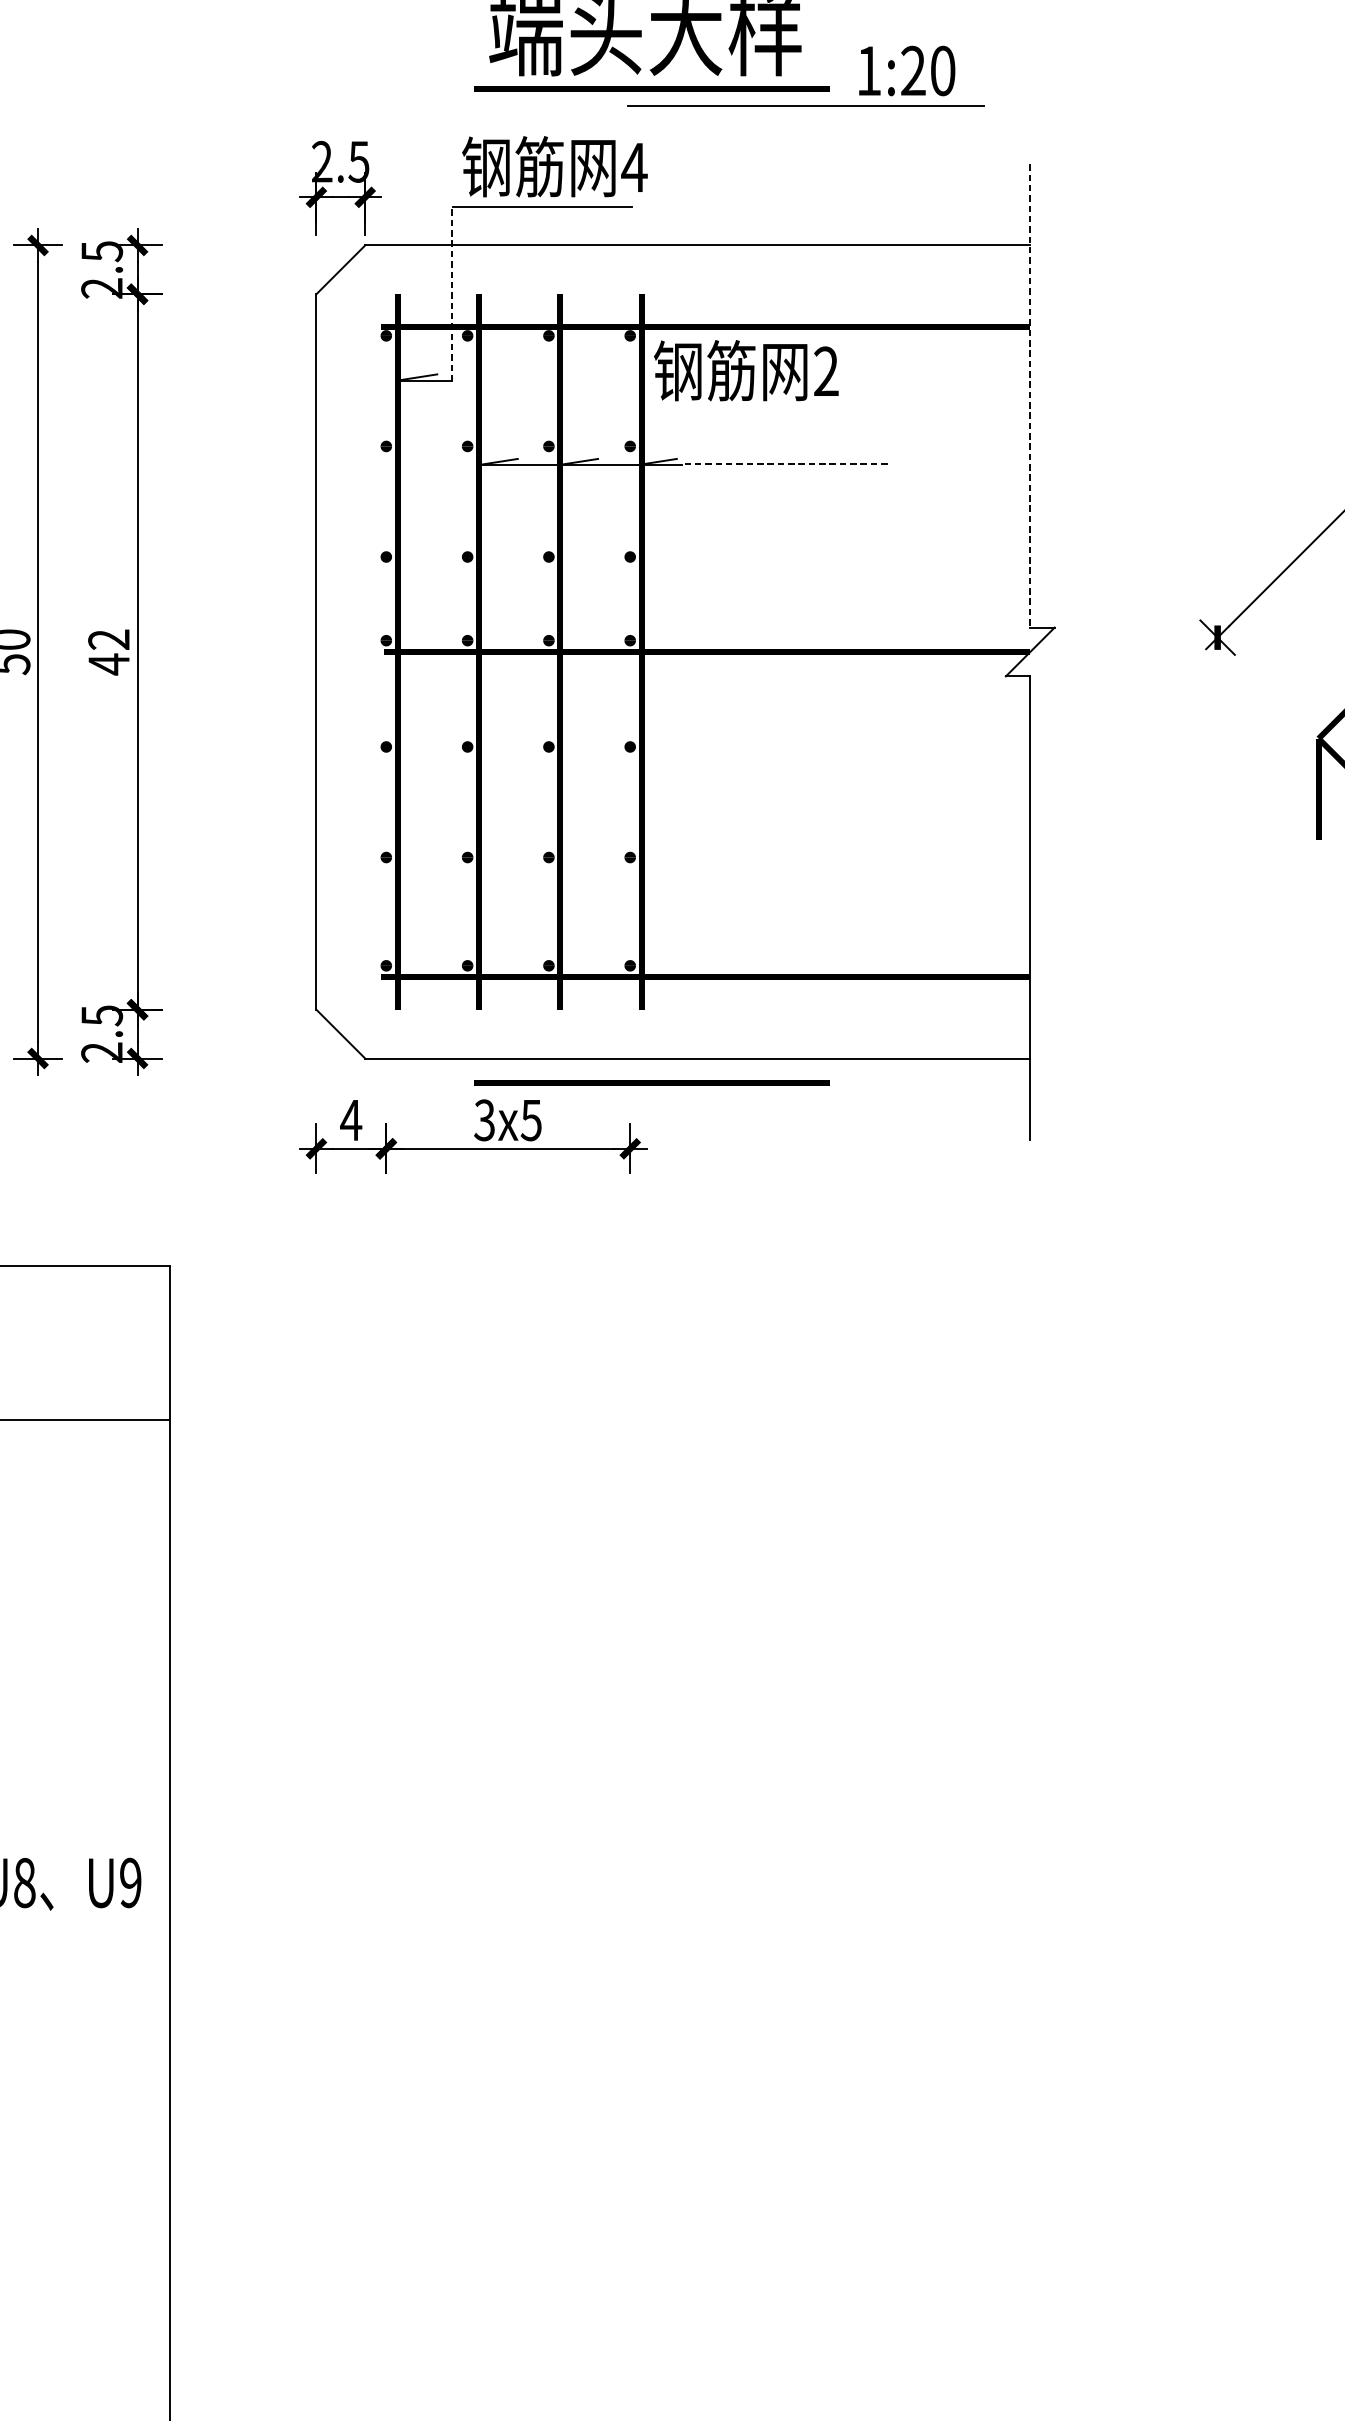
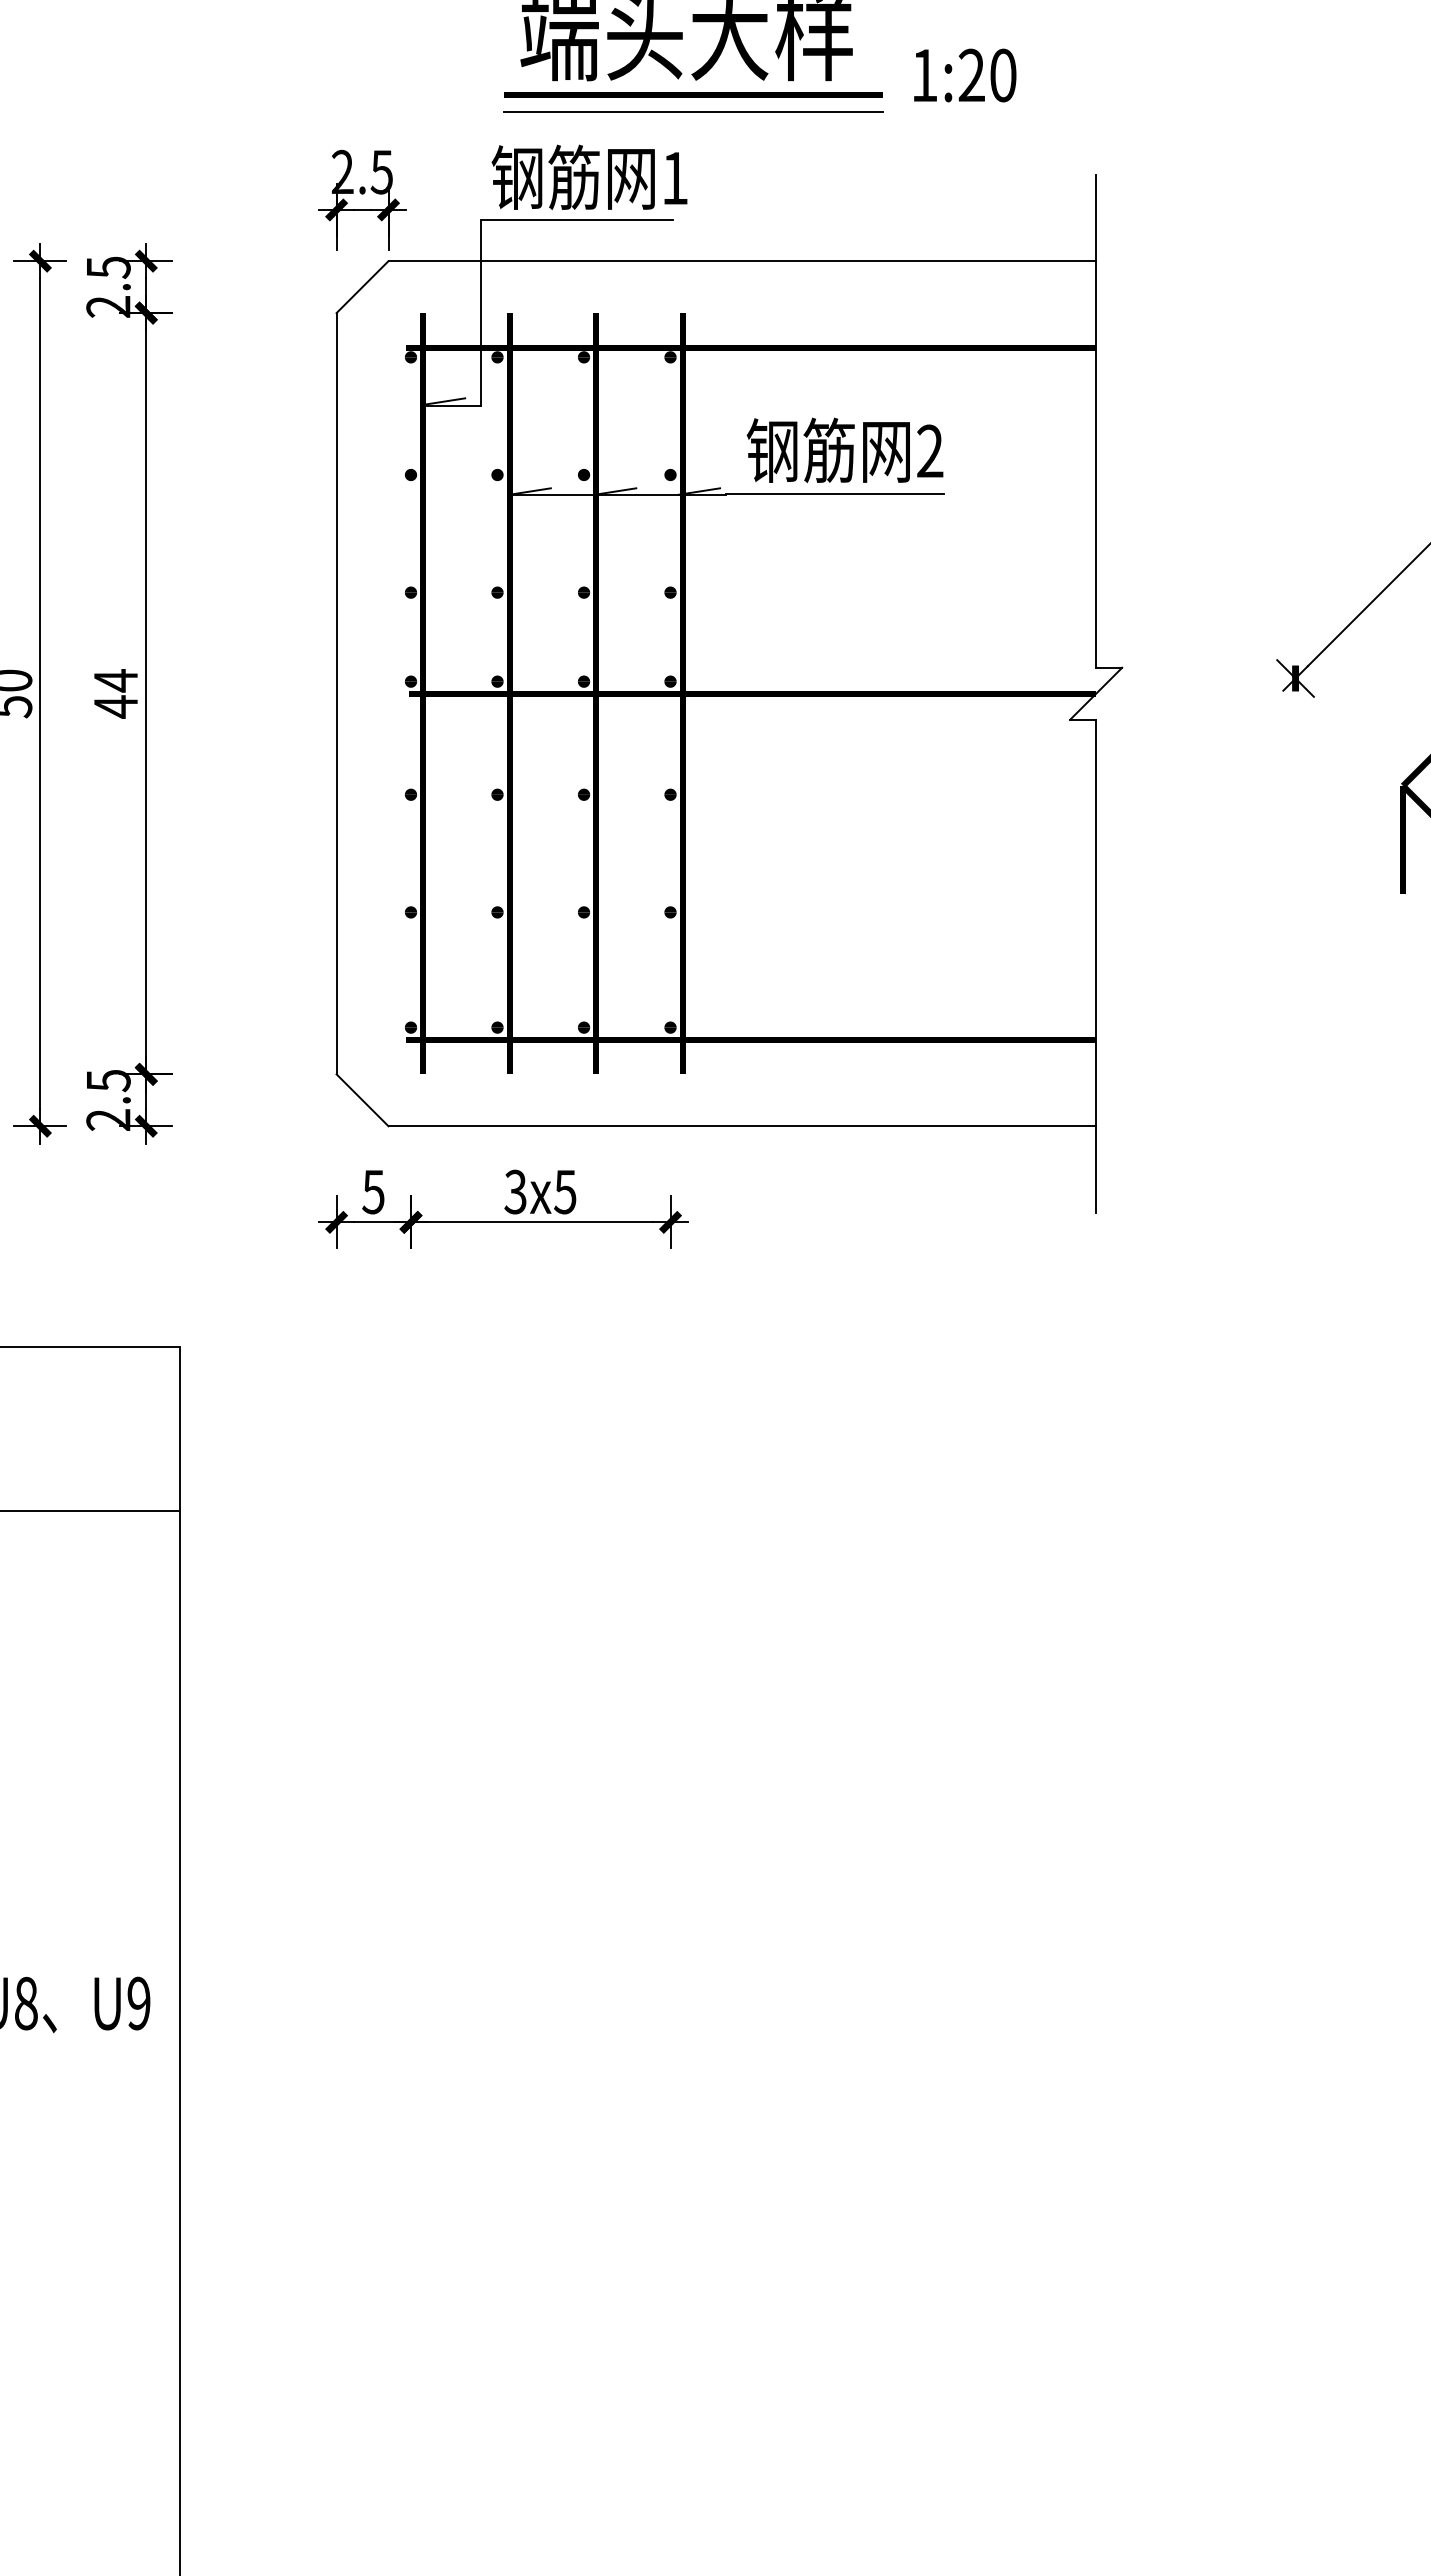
line: (805, 104) -> (693, 111), moved
text: (633, 167) -> (674, 178), 4 -> 1
line: (452, 293) -> (481, 312), dashed -> solid
text: (745, 369) -> (844, 449), moved
line: (1030, 396) -> (1096, 421), dashed -> solid
line: (784, 463) -> (834, 493), dashed -> solid
text: (108, 639) -> (115, 680), 42 -> 44
line: (651, 1082) -> (693, 1151), removed
text: (351, 1120) -> (373, 1192), 4 -> 5

